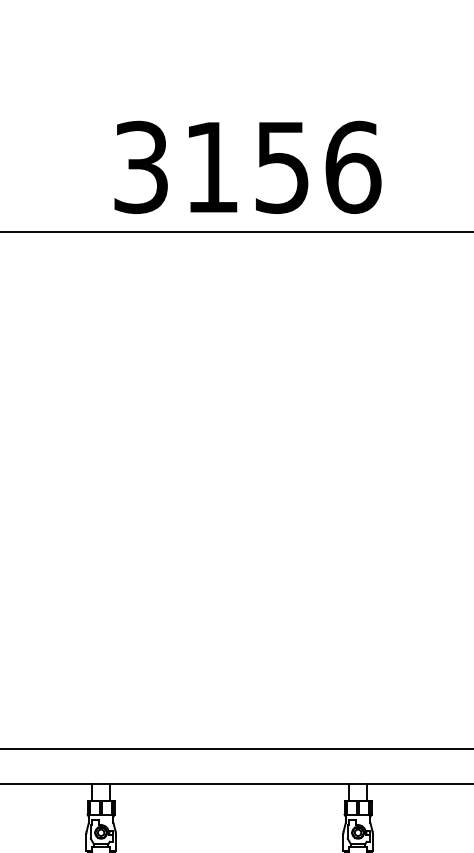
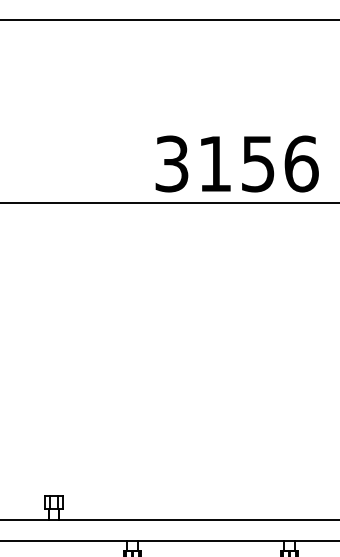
text: (246, 166) -> (236, 163), moved

